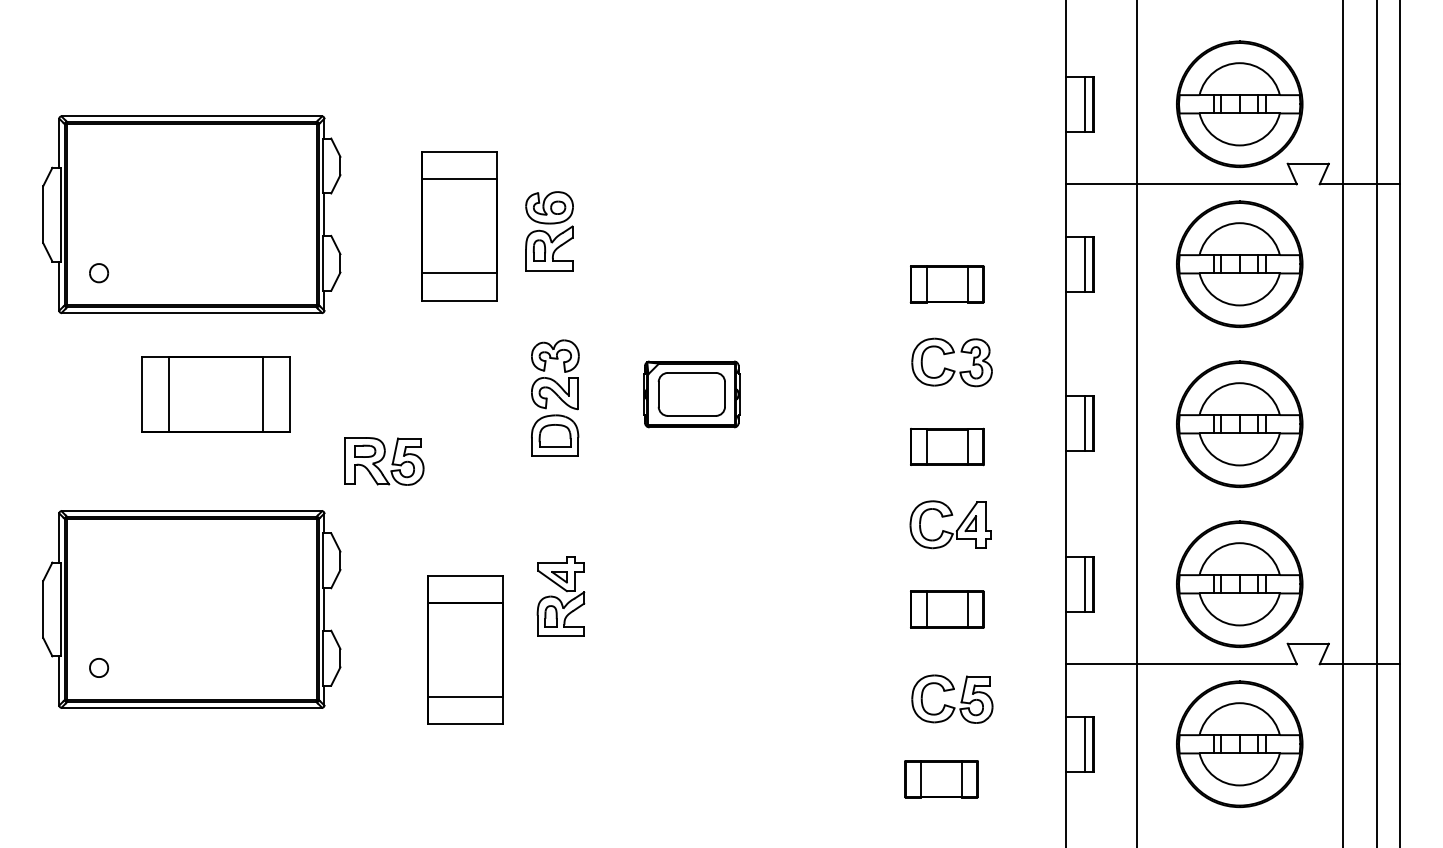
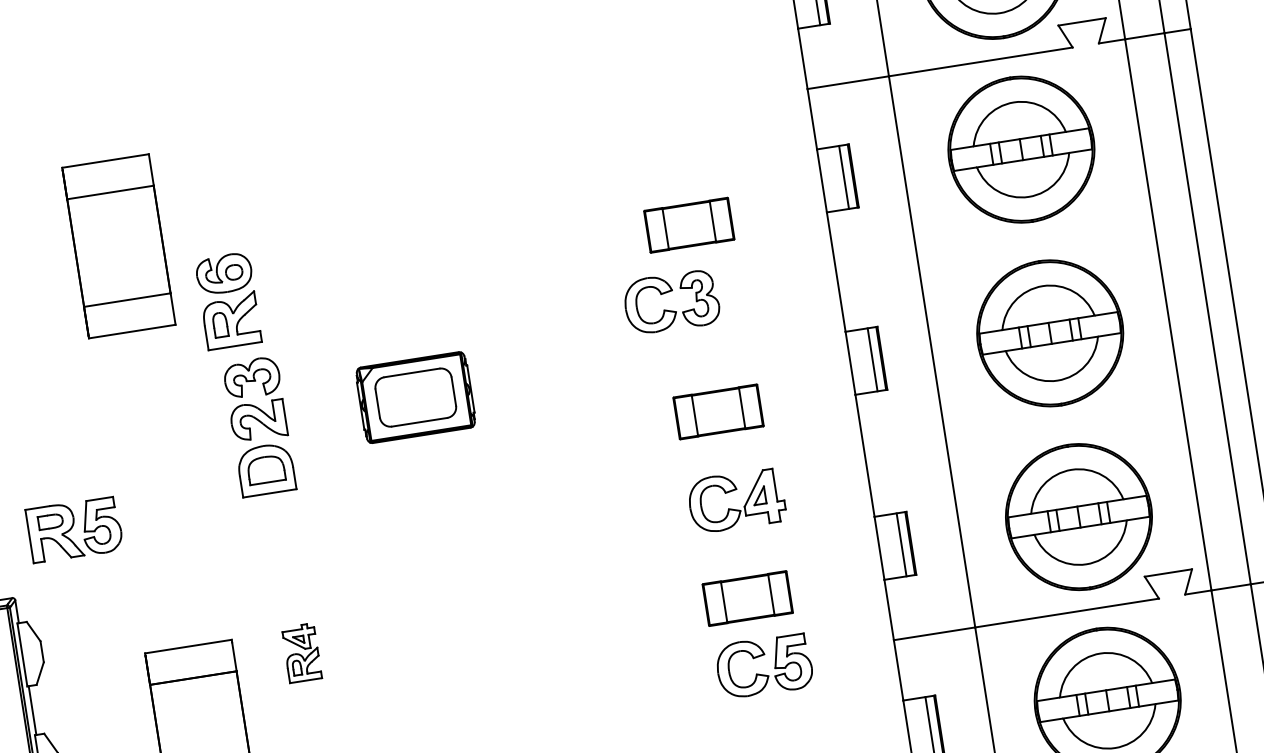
part: (549, 231) -> (228, 301), moved
part: (949, 368) -> (669, 309), moved
part: (560, 596) -> (301, 653), size x0.6
part: (949, 705) -> (762, 673), moved

